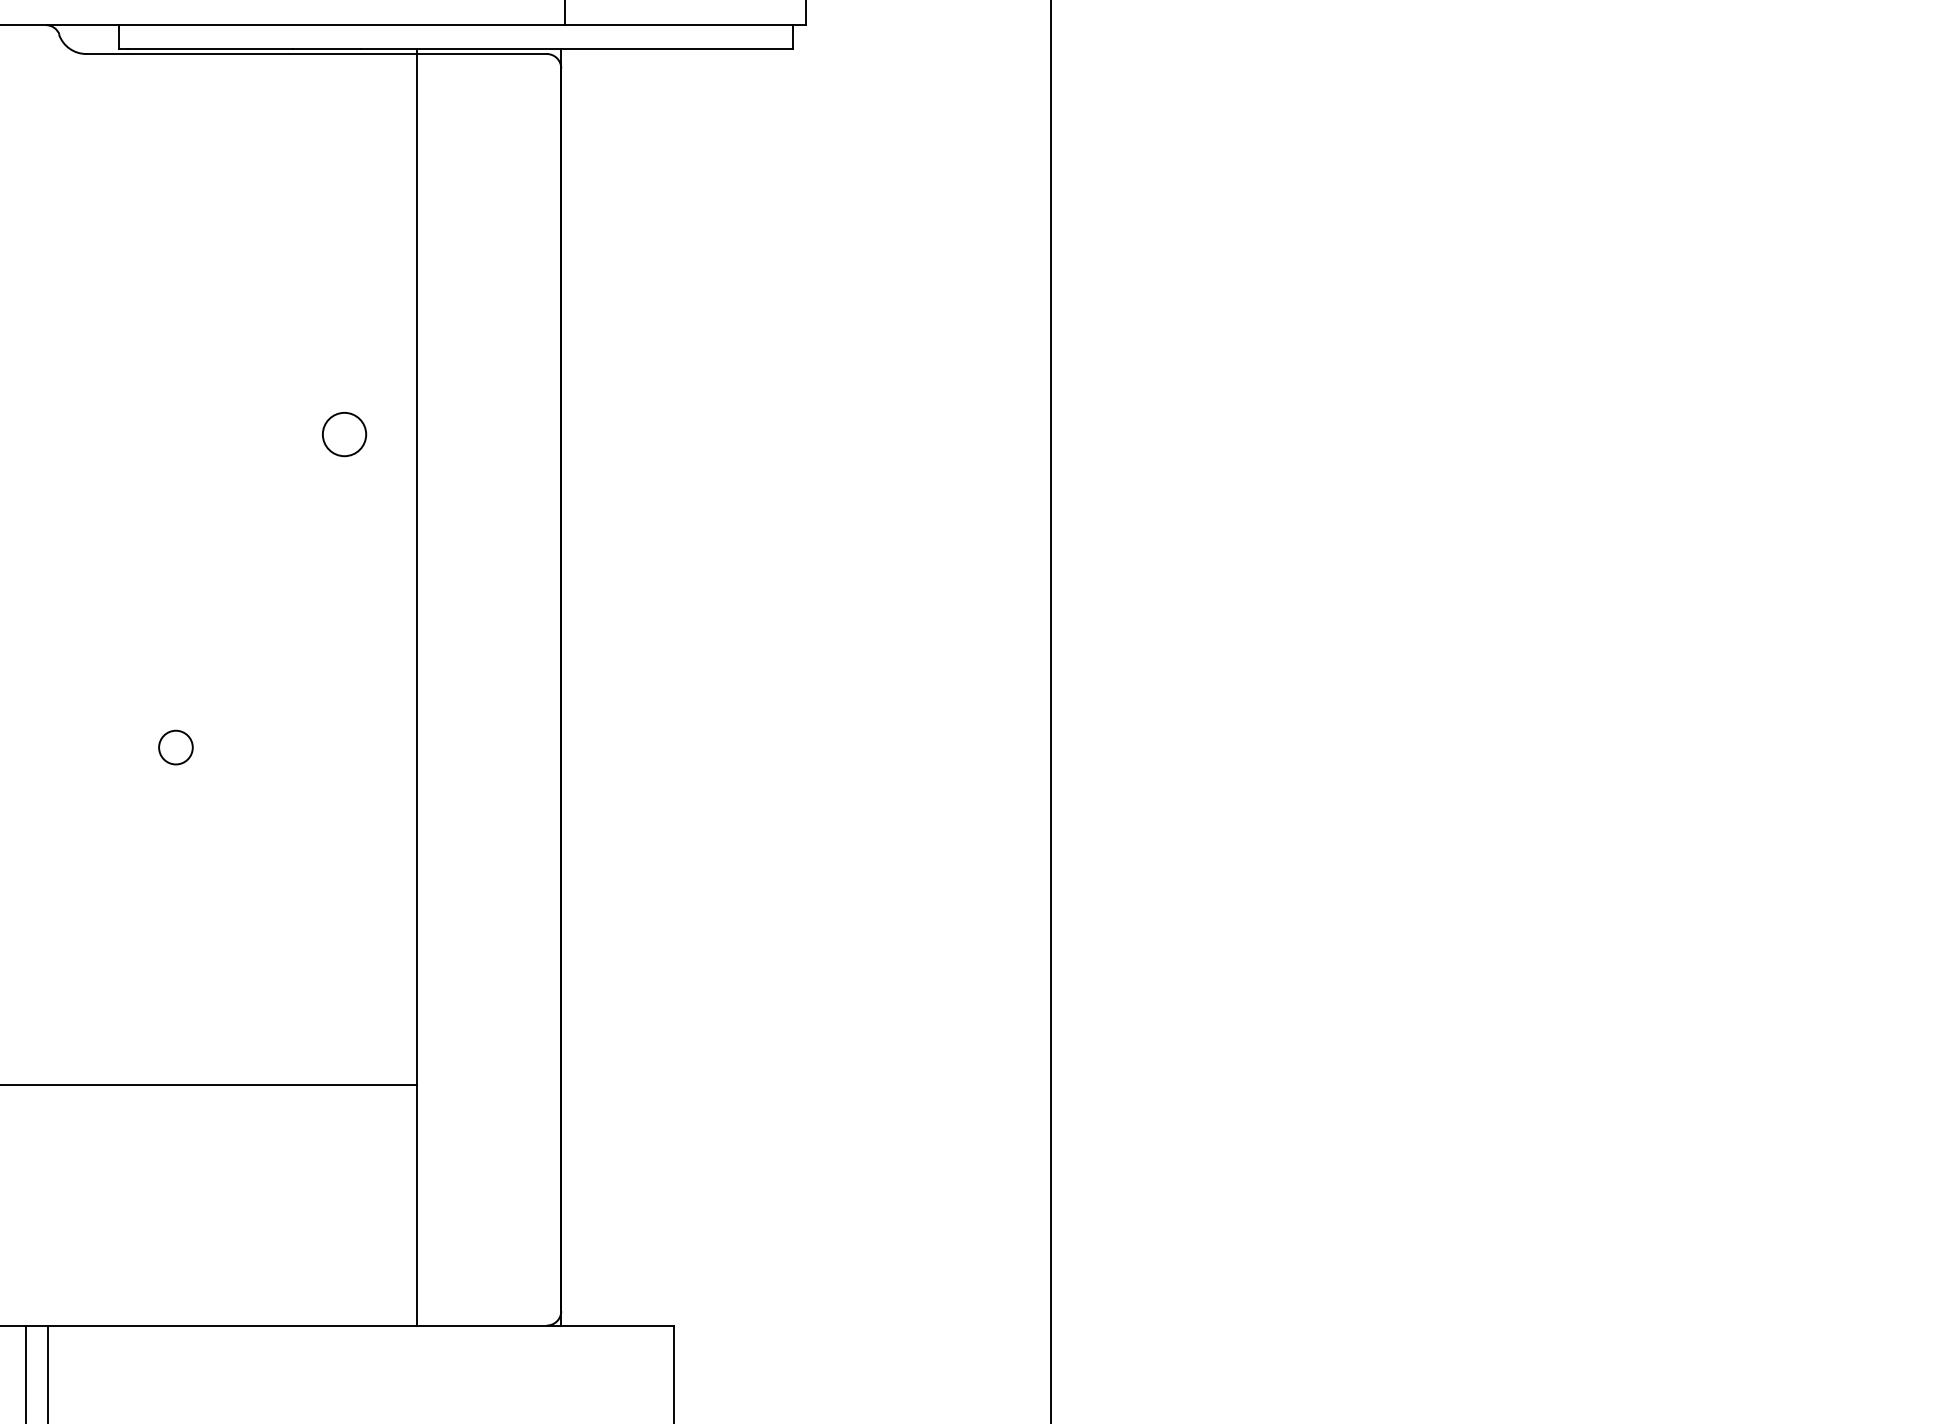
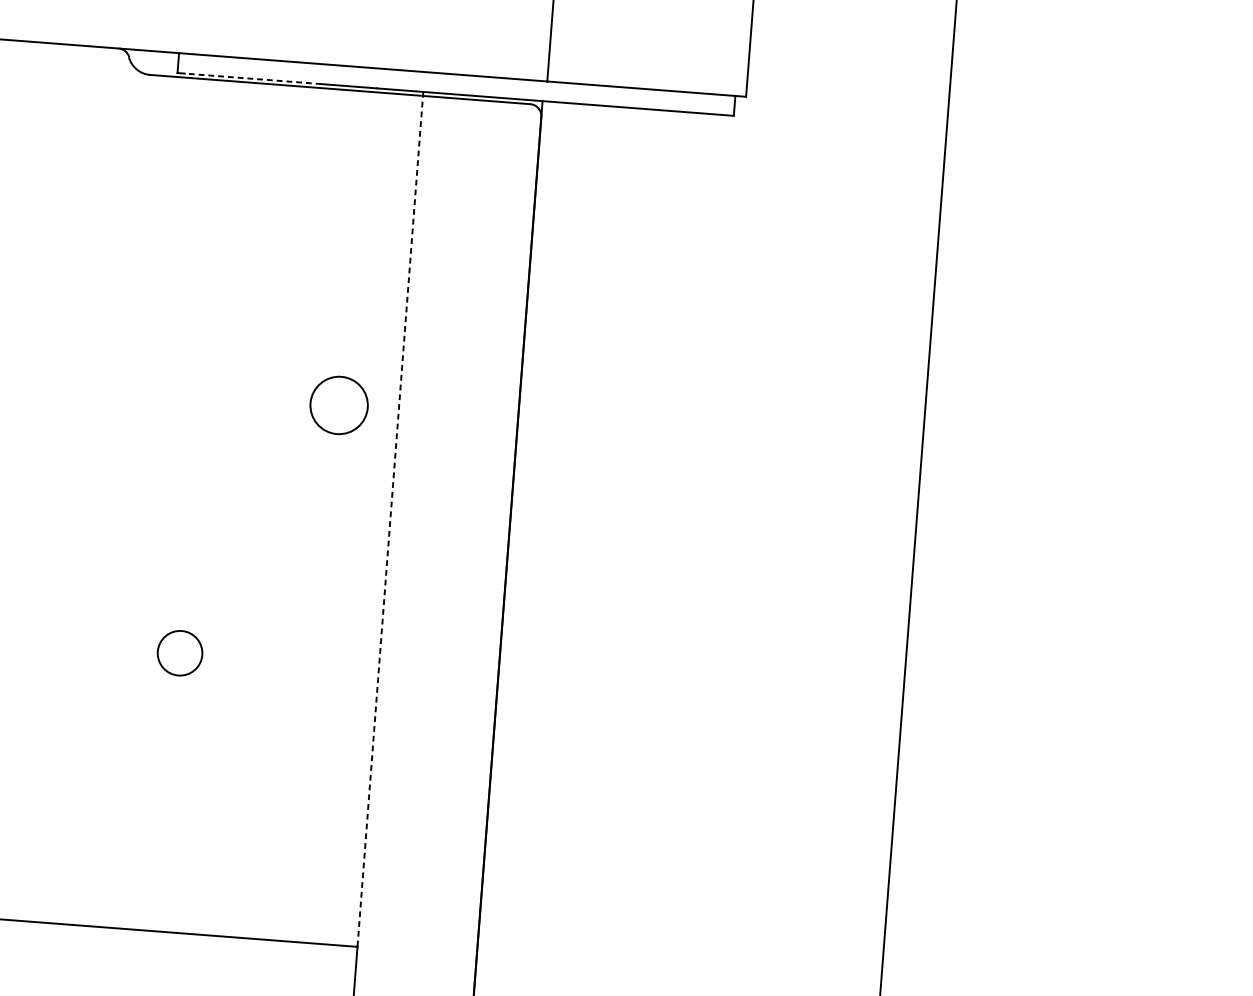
line: (210, 49) -> (252, 79), solid -> dashed
circle: (344, 434) -> (339, 405), size x1.6
line: (416, 566) -> (390, 518), solid -> dashed
circle: (175, 747) -> (179, 653), size x1.6

